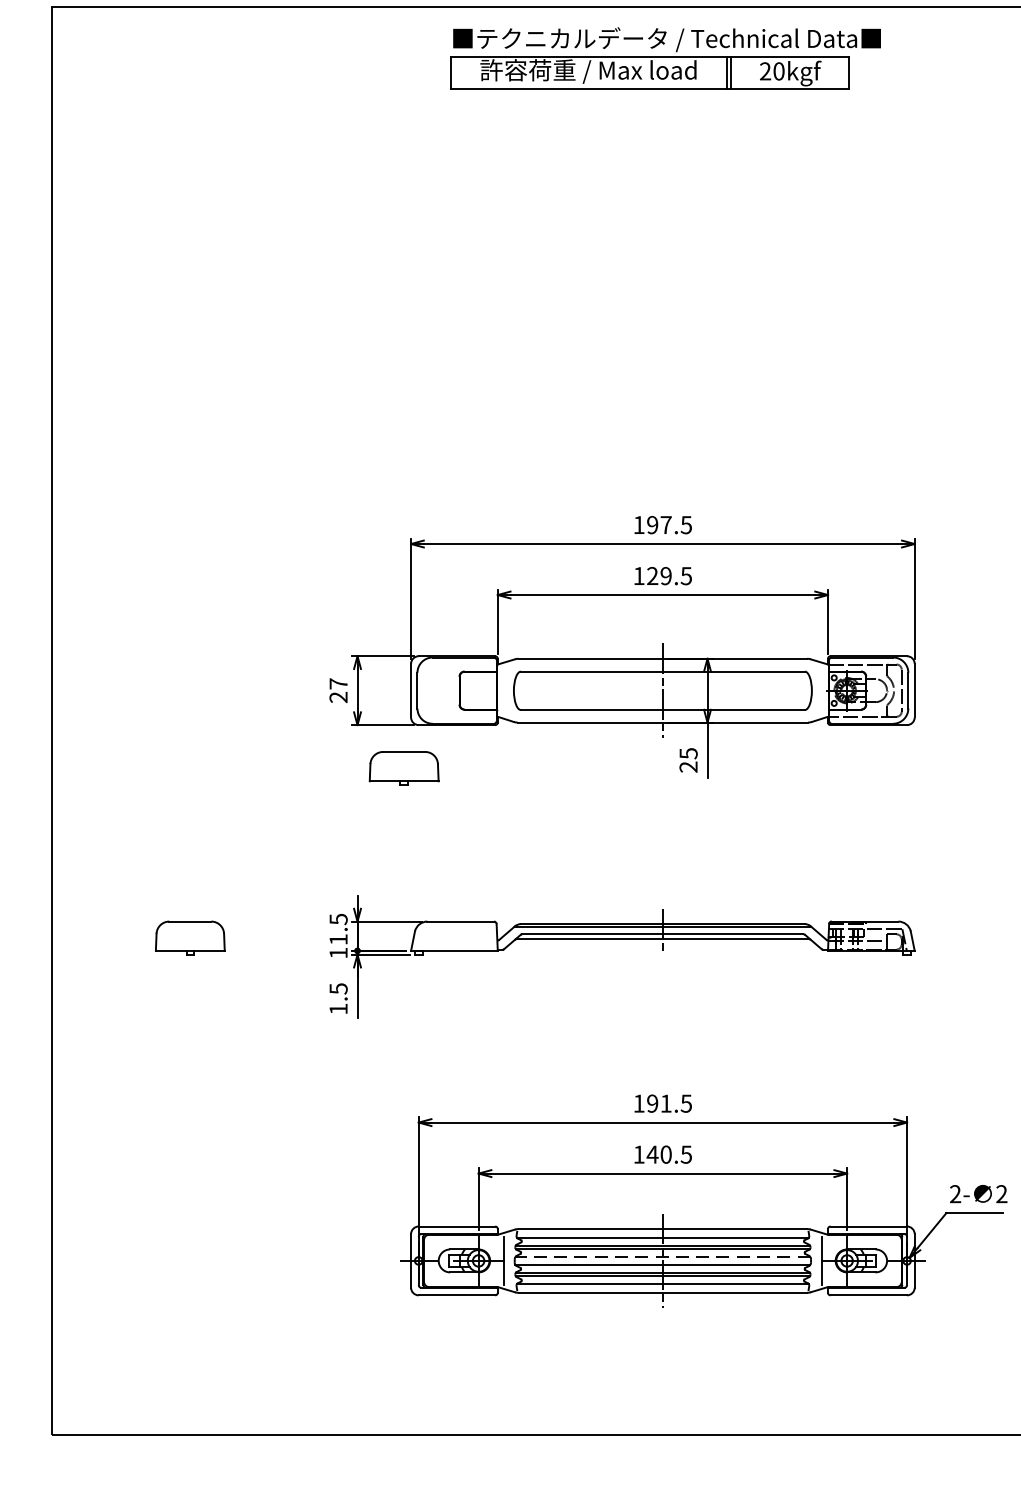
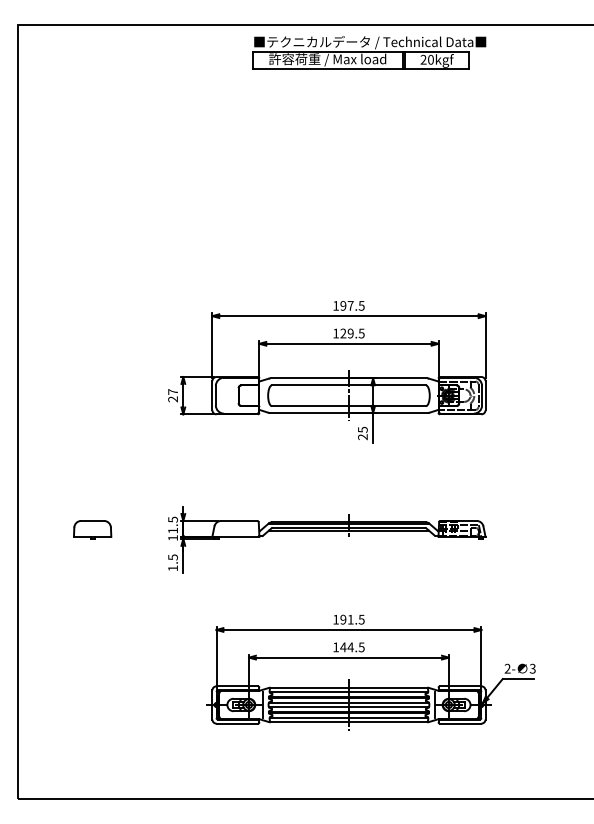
part: (665, 57) -> (369, 52), moved
part: (403, 767) -> (208, 437), removed
text: (665, 1154) -> (350, 647), 140.5 -> 144.5
text: (1001, 1193) -> (532, 668), 2 -> 3
line: (662, 1256) -> (348, 702), dashed -> solid

